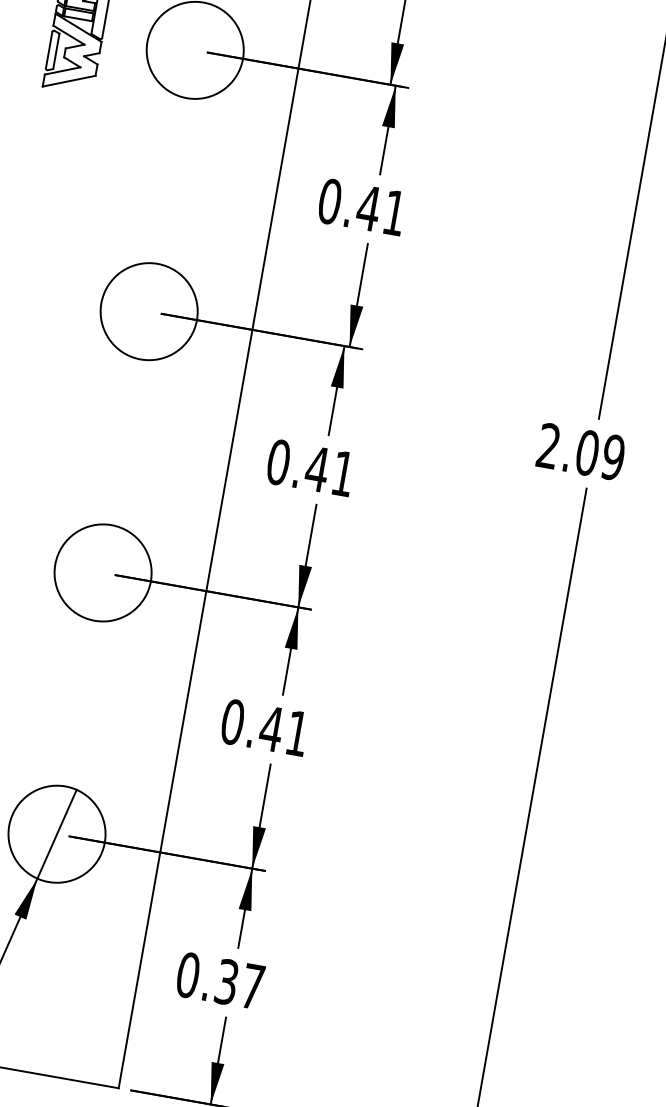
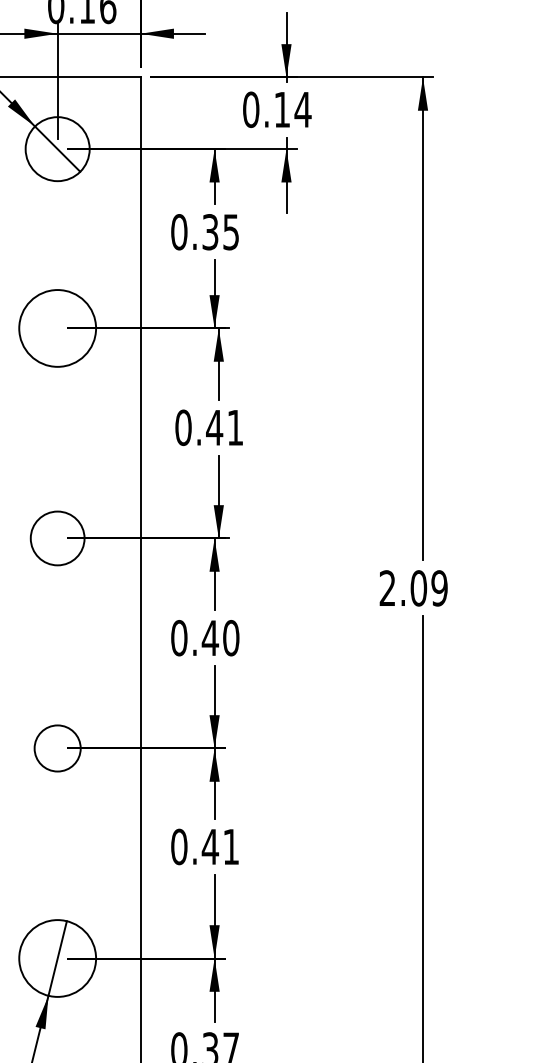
circle: (148, 311) -> (57, 538), size x0.7
text: (343, 474) -> (231, 638), 0.41 -> 0.40
circle: (102, 572) -> (57, 748), size x0.6

